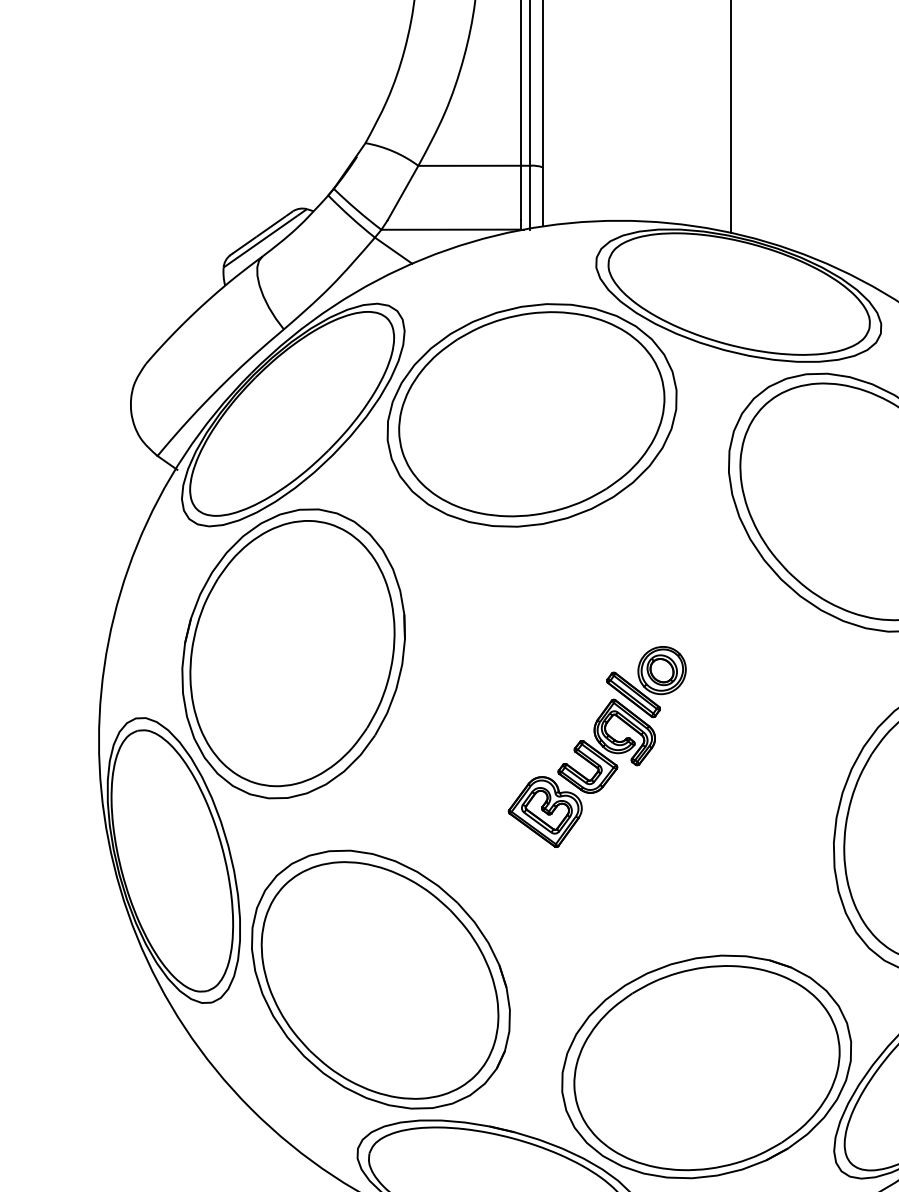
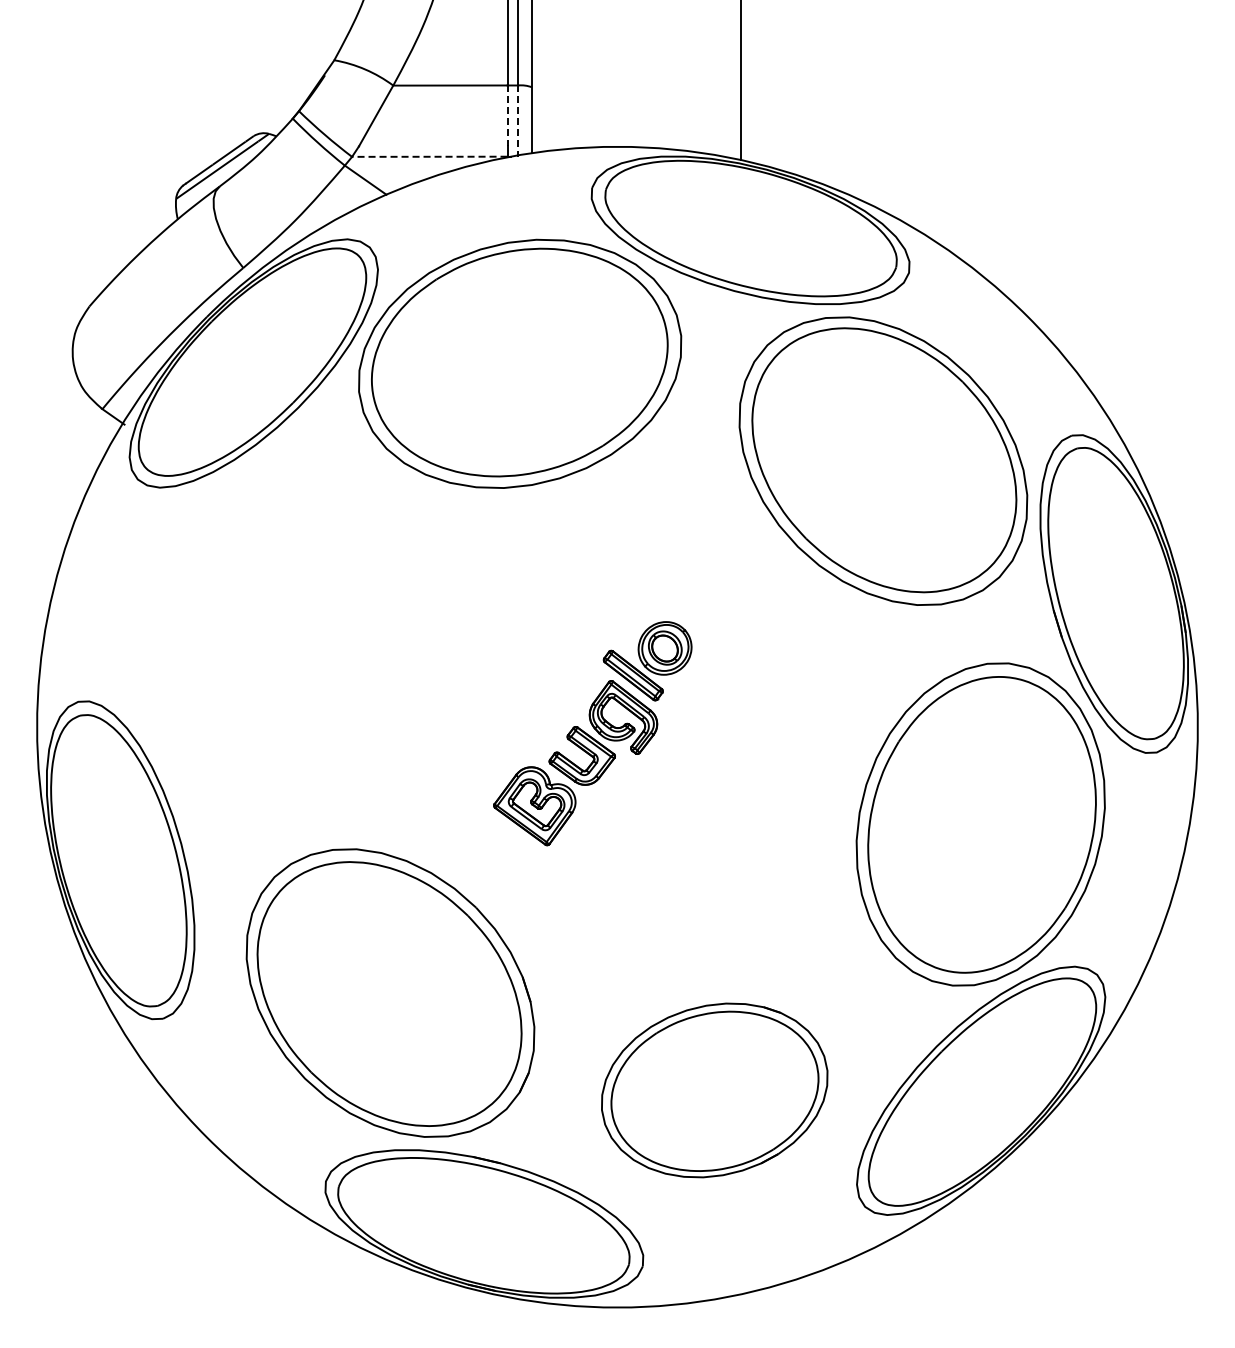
line: (520, 193) -> (507, 116), solid -> dashed
line: (530, 198) -> (518, 121), solid -> dashed
line: (450, 229) -> (429, 156), solid -> dashed
part: (293, 653) -> (254, 629), removed
part: (380, 979) -> (390, 992), moved
part: (706, 1066) -> (714, 1090), size x0.7

